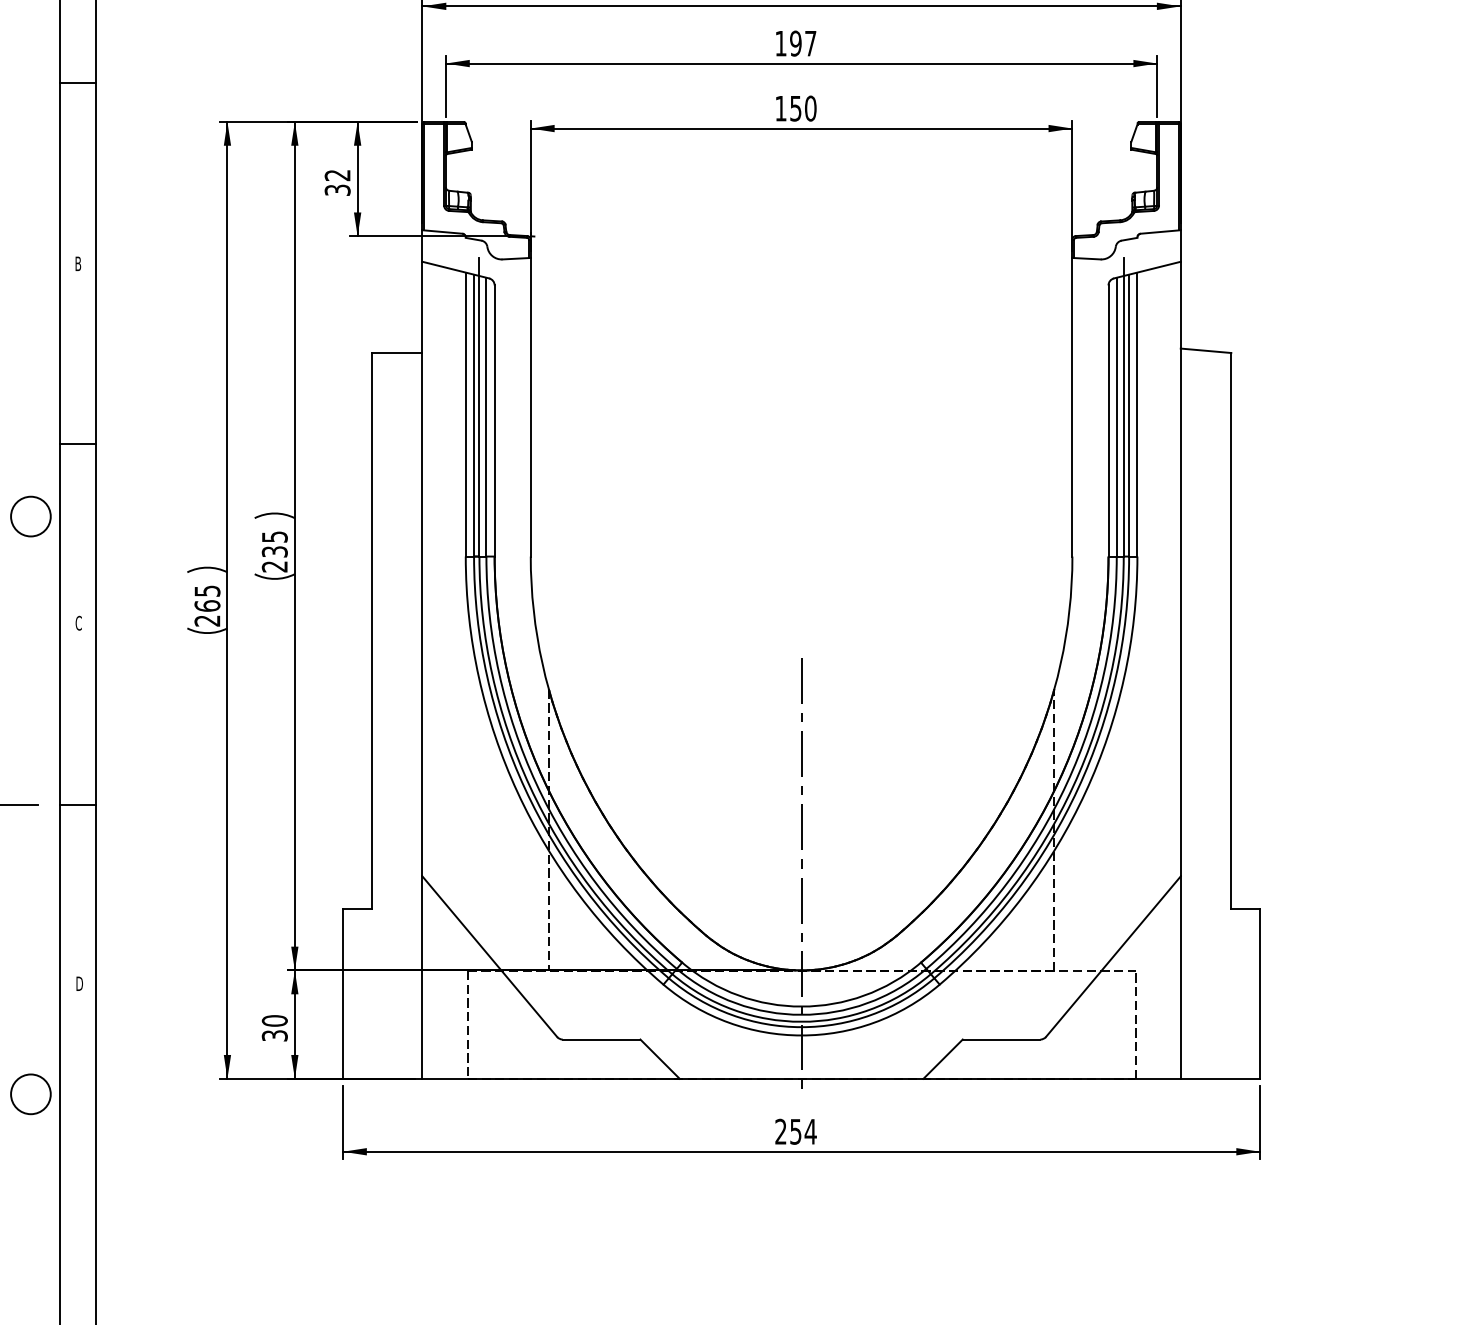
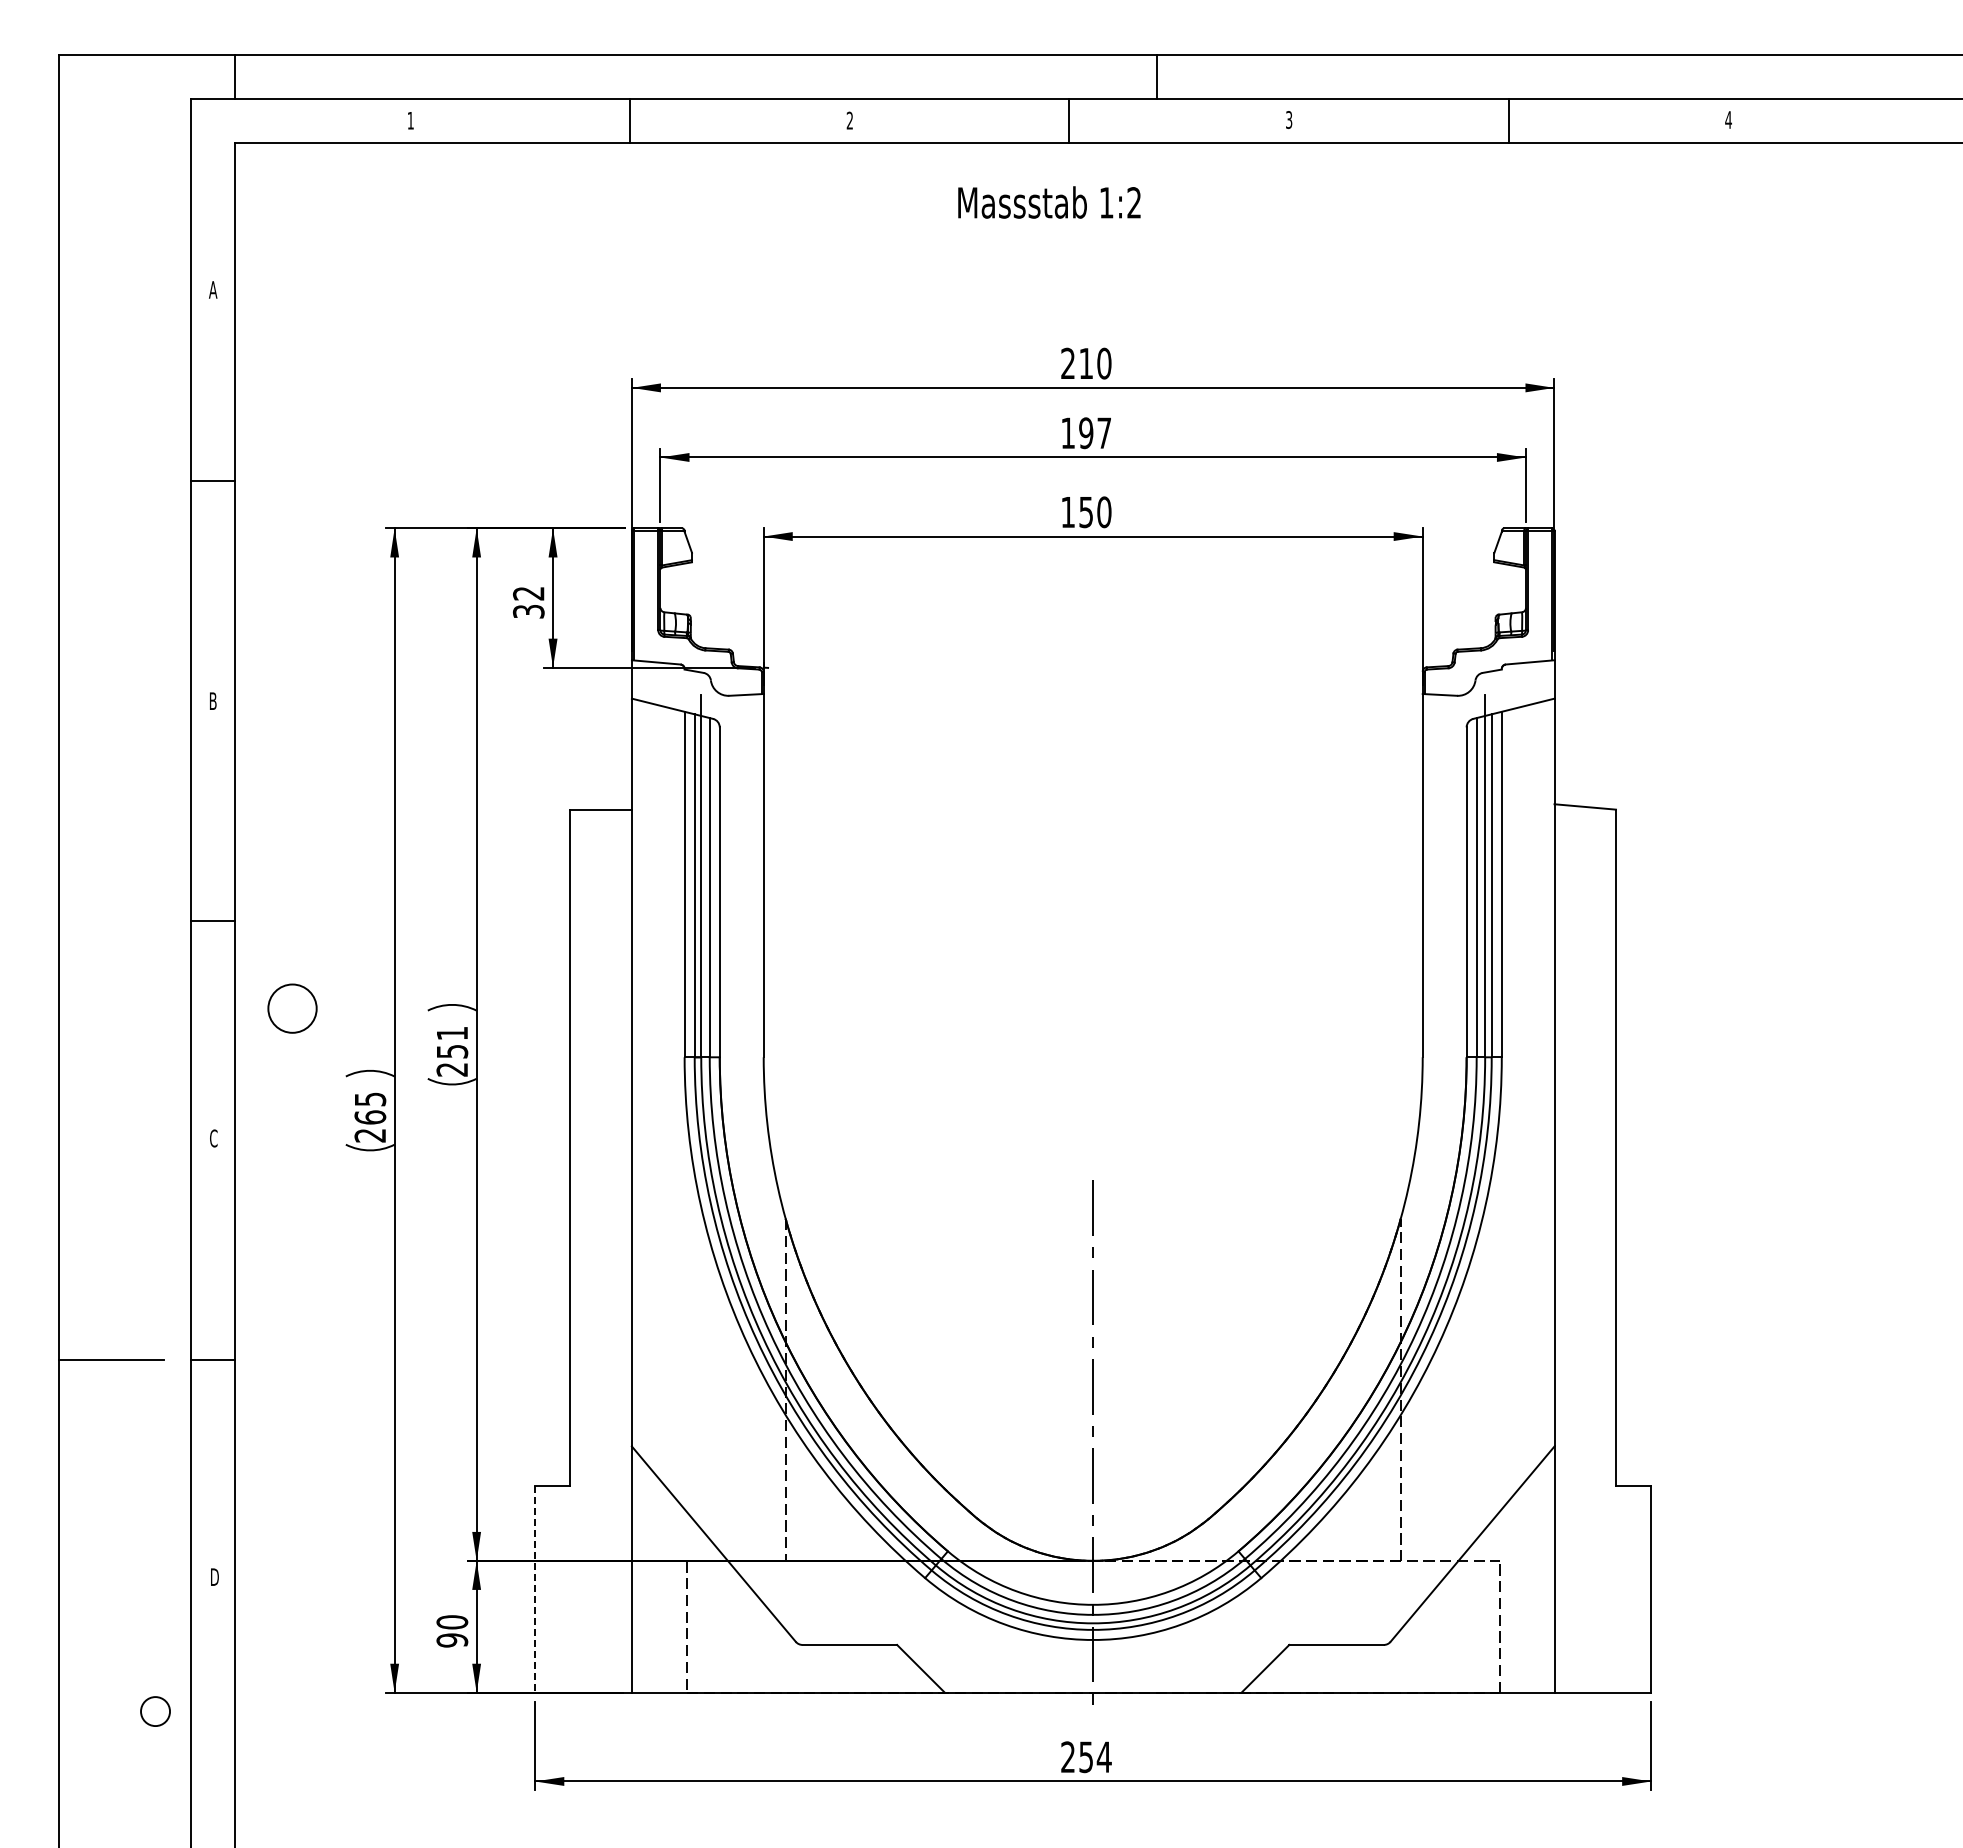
circle: (30, 516) -> (292, 1008), moved
text: (274, 544) -> (452, 1042), 235 -> 251
line: (343, 993) -> (535, 1589), solid -> dashed
text: (274, 1035) -> (452, 1640), 30 -> 90
circle: (30, 1094) -> (155, 1711), size x0.6

